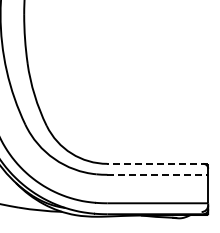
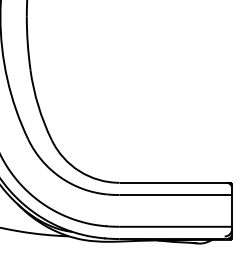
line: (157, 163) -> (175, 182), dashed -> solid
line: (158, 174) -> (176, 194), dashed -> solid

